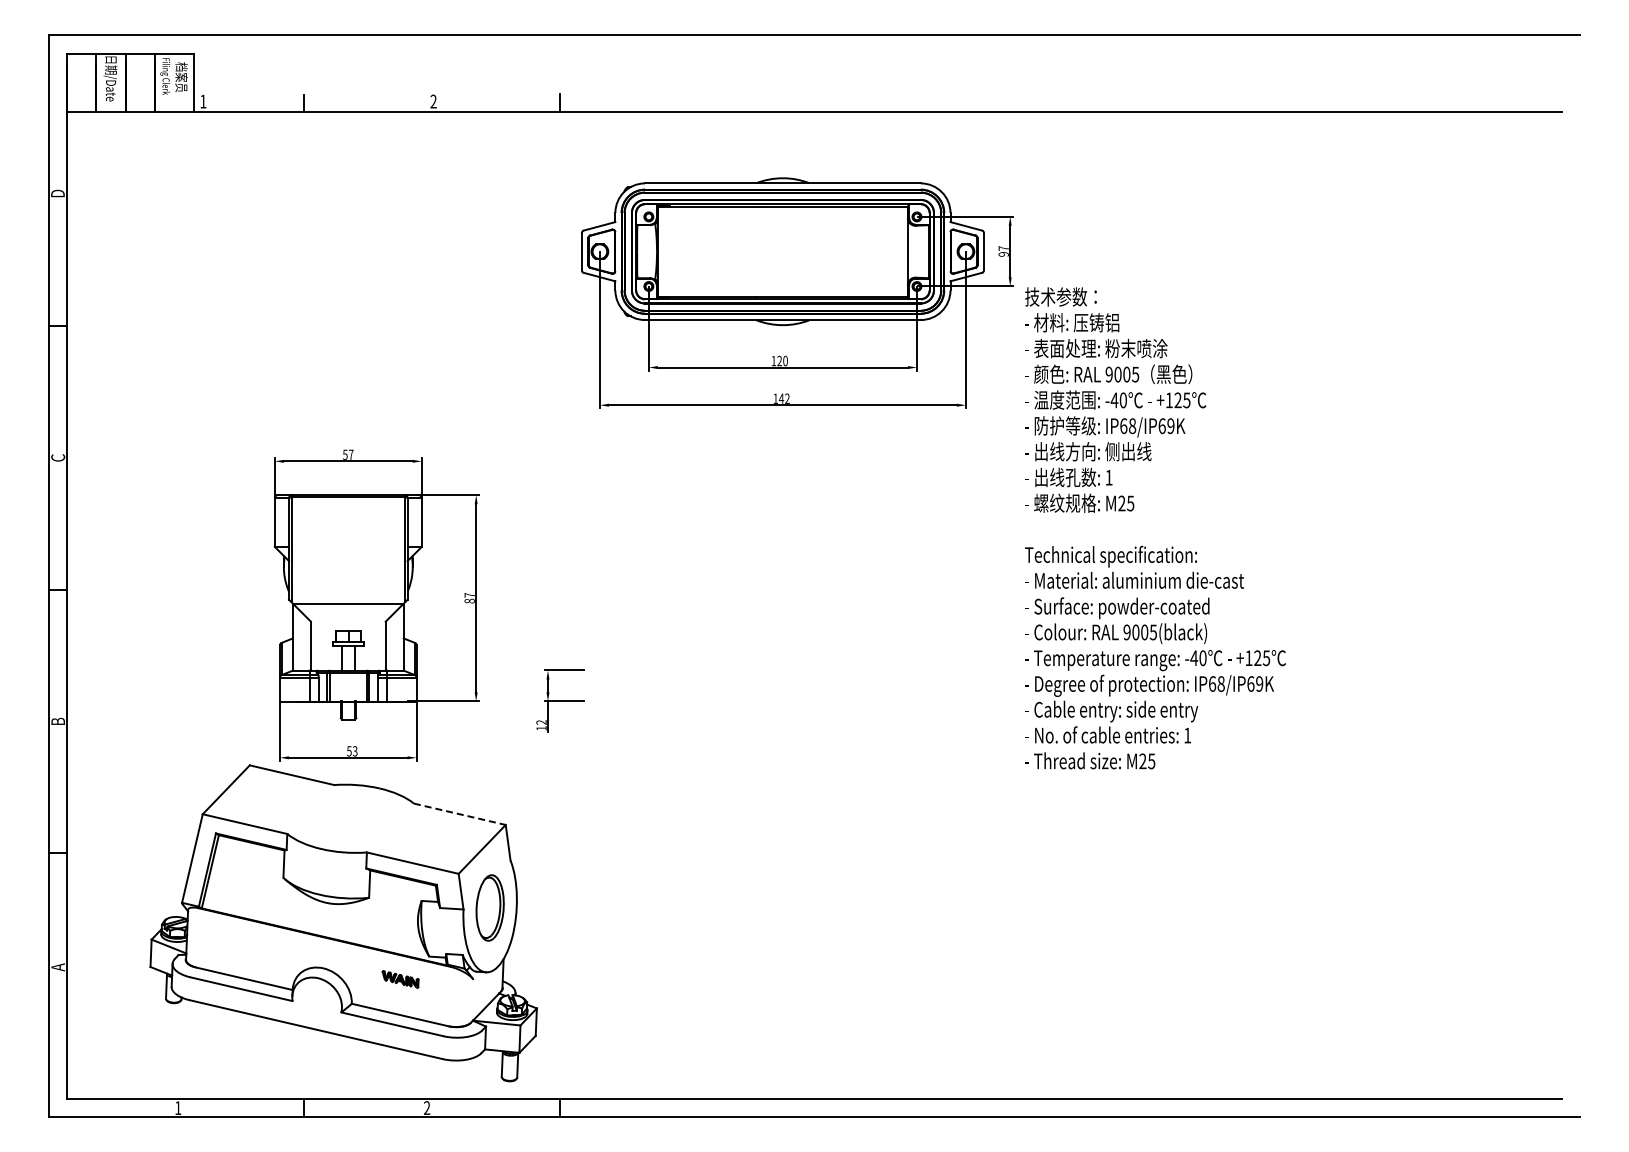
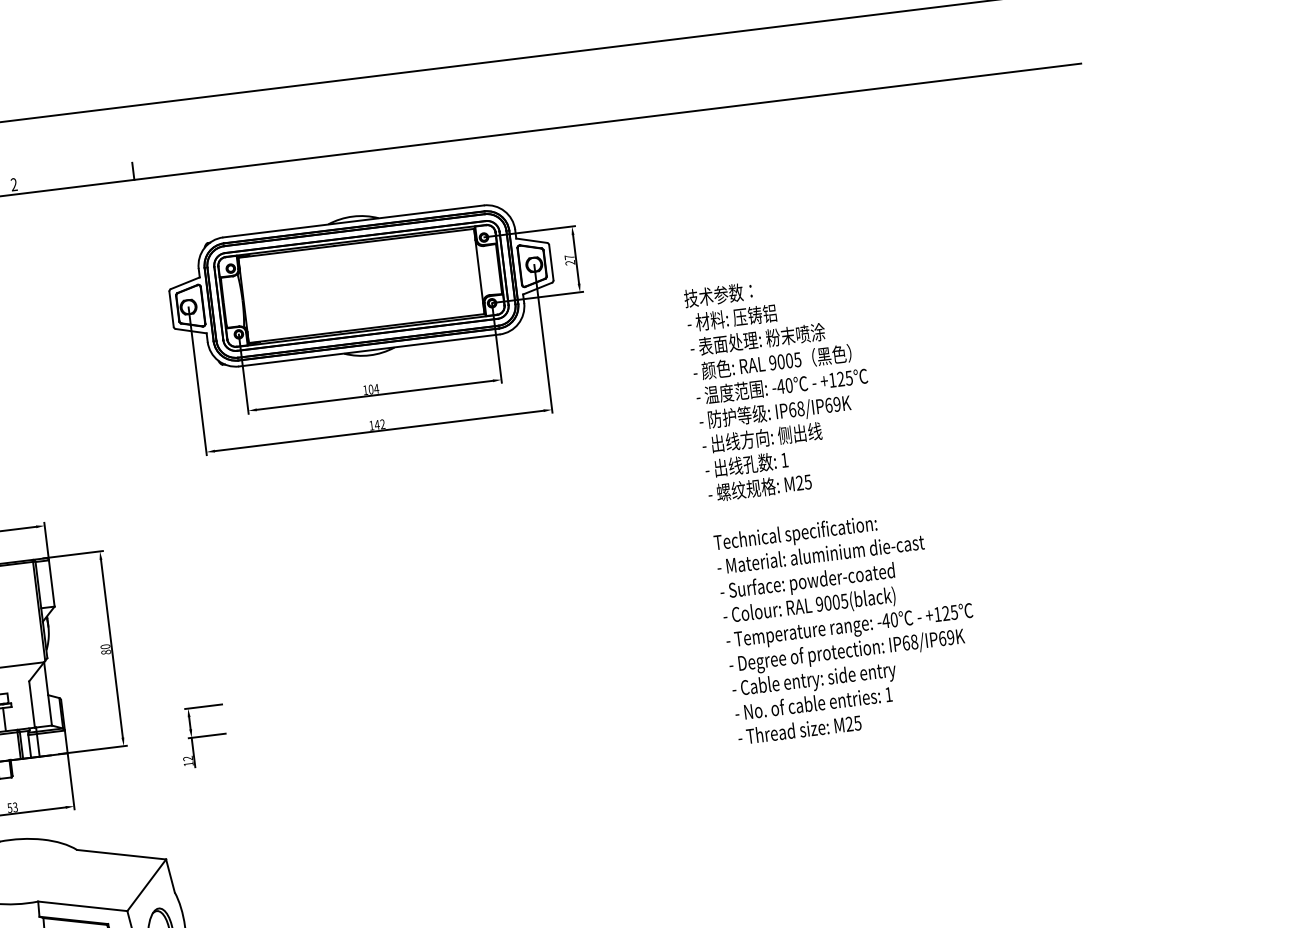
text: (1003, 254) -> (570, 263), 97 -> 27
text: (782, 360) -> (373, 388), 120 -> 104
text: (1155, 528) -> (834, 502), moved
text: (469, 595) -> (105, 646), 87 -> 80
line: (460, 814) -> (122, 854), dashed -> solid

